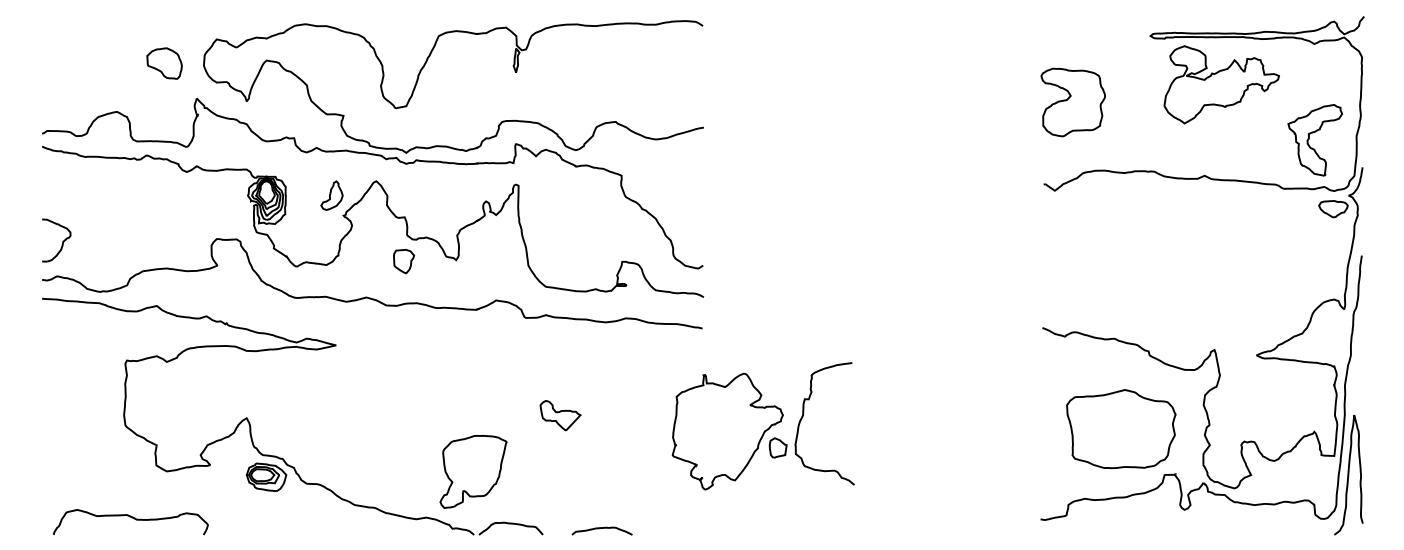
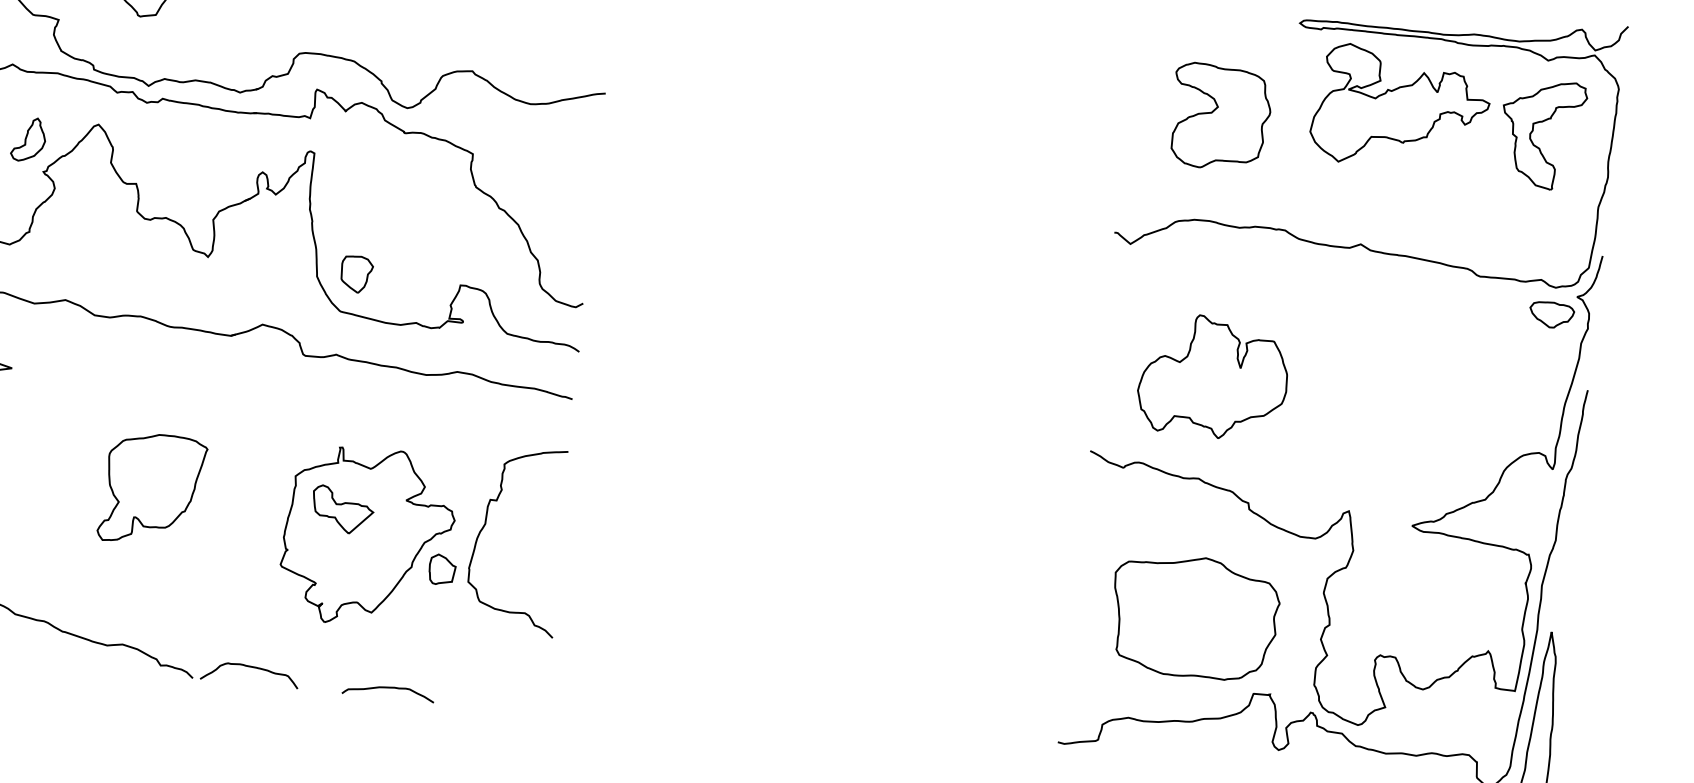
part: (1072, 102) -> (1219, 117), moved
part: (1314, 140) -> (1540, 134), moved
part: (404, 261) -> (357, 274), moved
part: (1117, 271) -> (1213, 376), added
part: (762, 426) -> (421, 534), moved
part: (473, 471) -> (152, 488), moved

